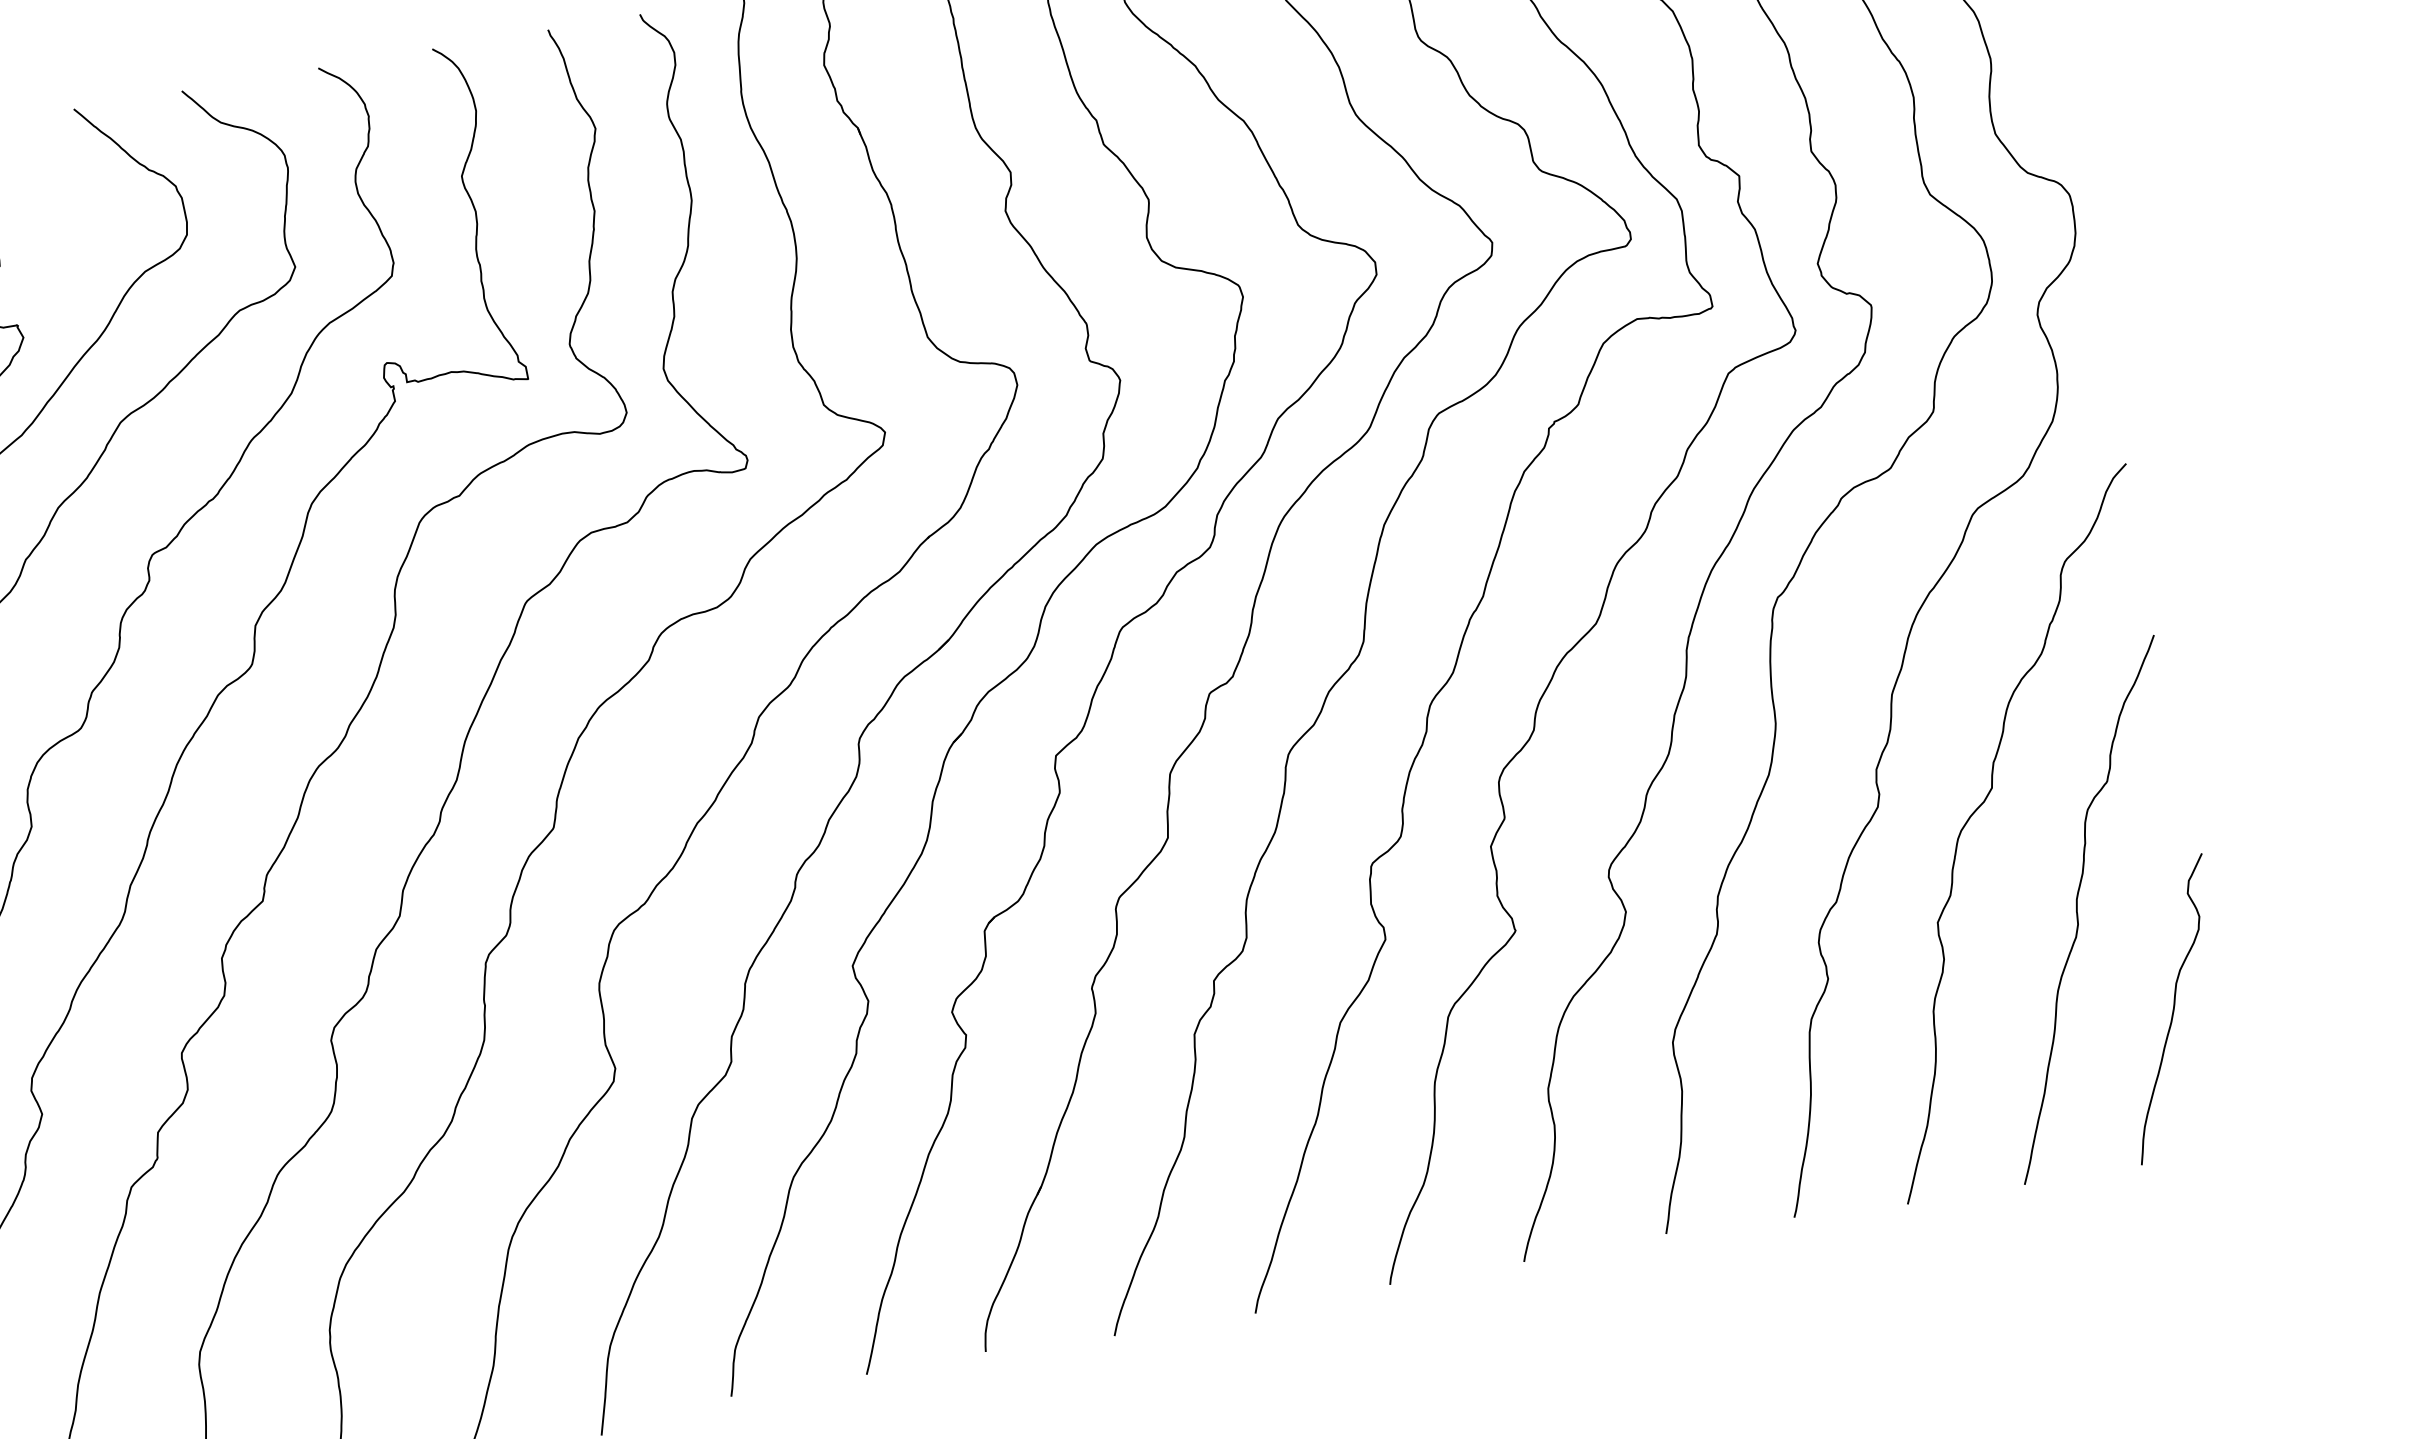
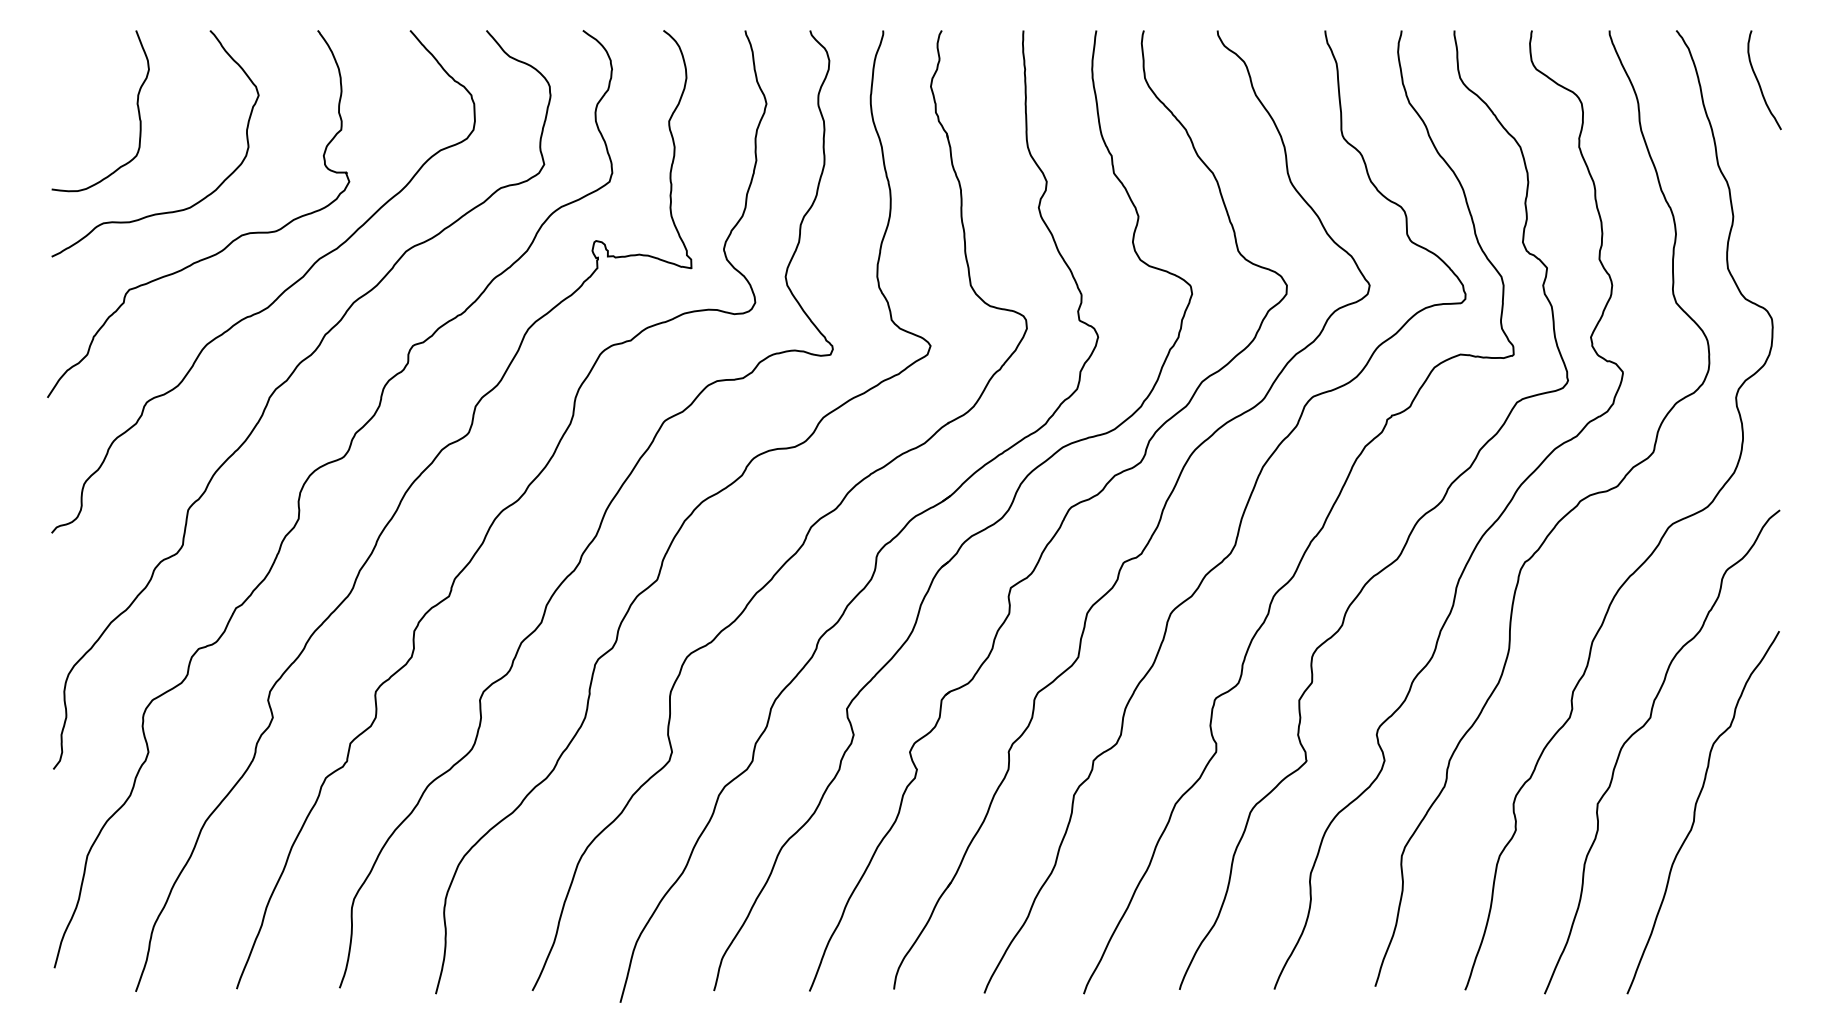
curve: (2173, 1009) -> (1749, 890), removed

